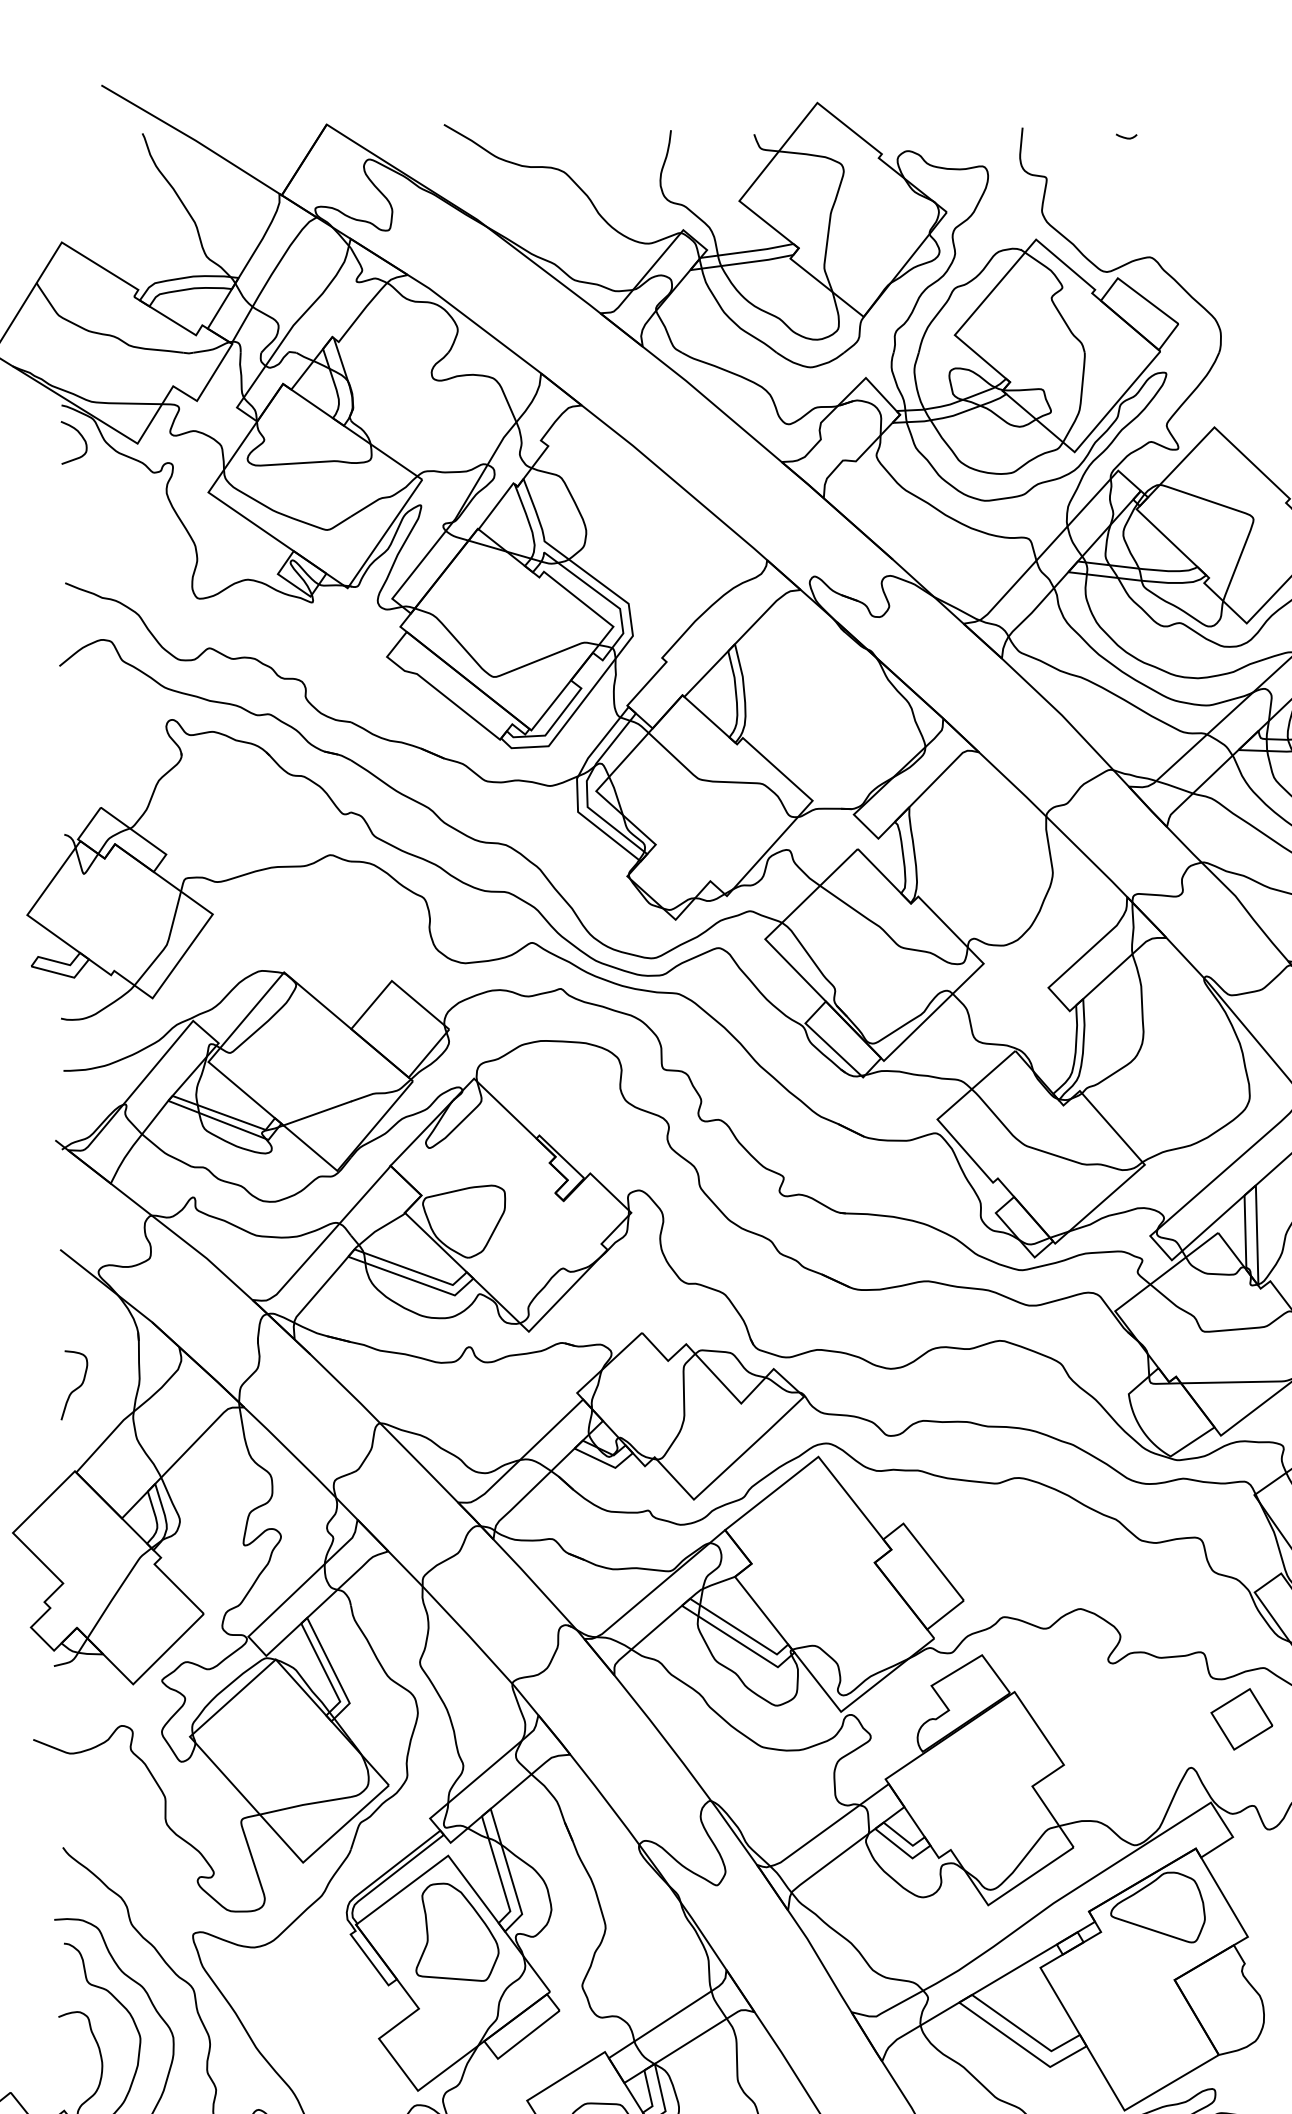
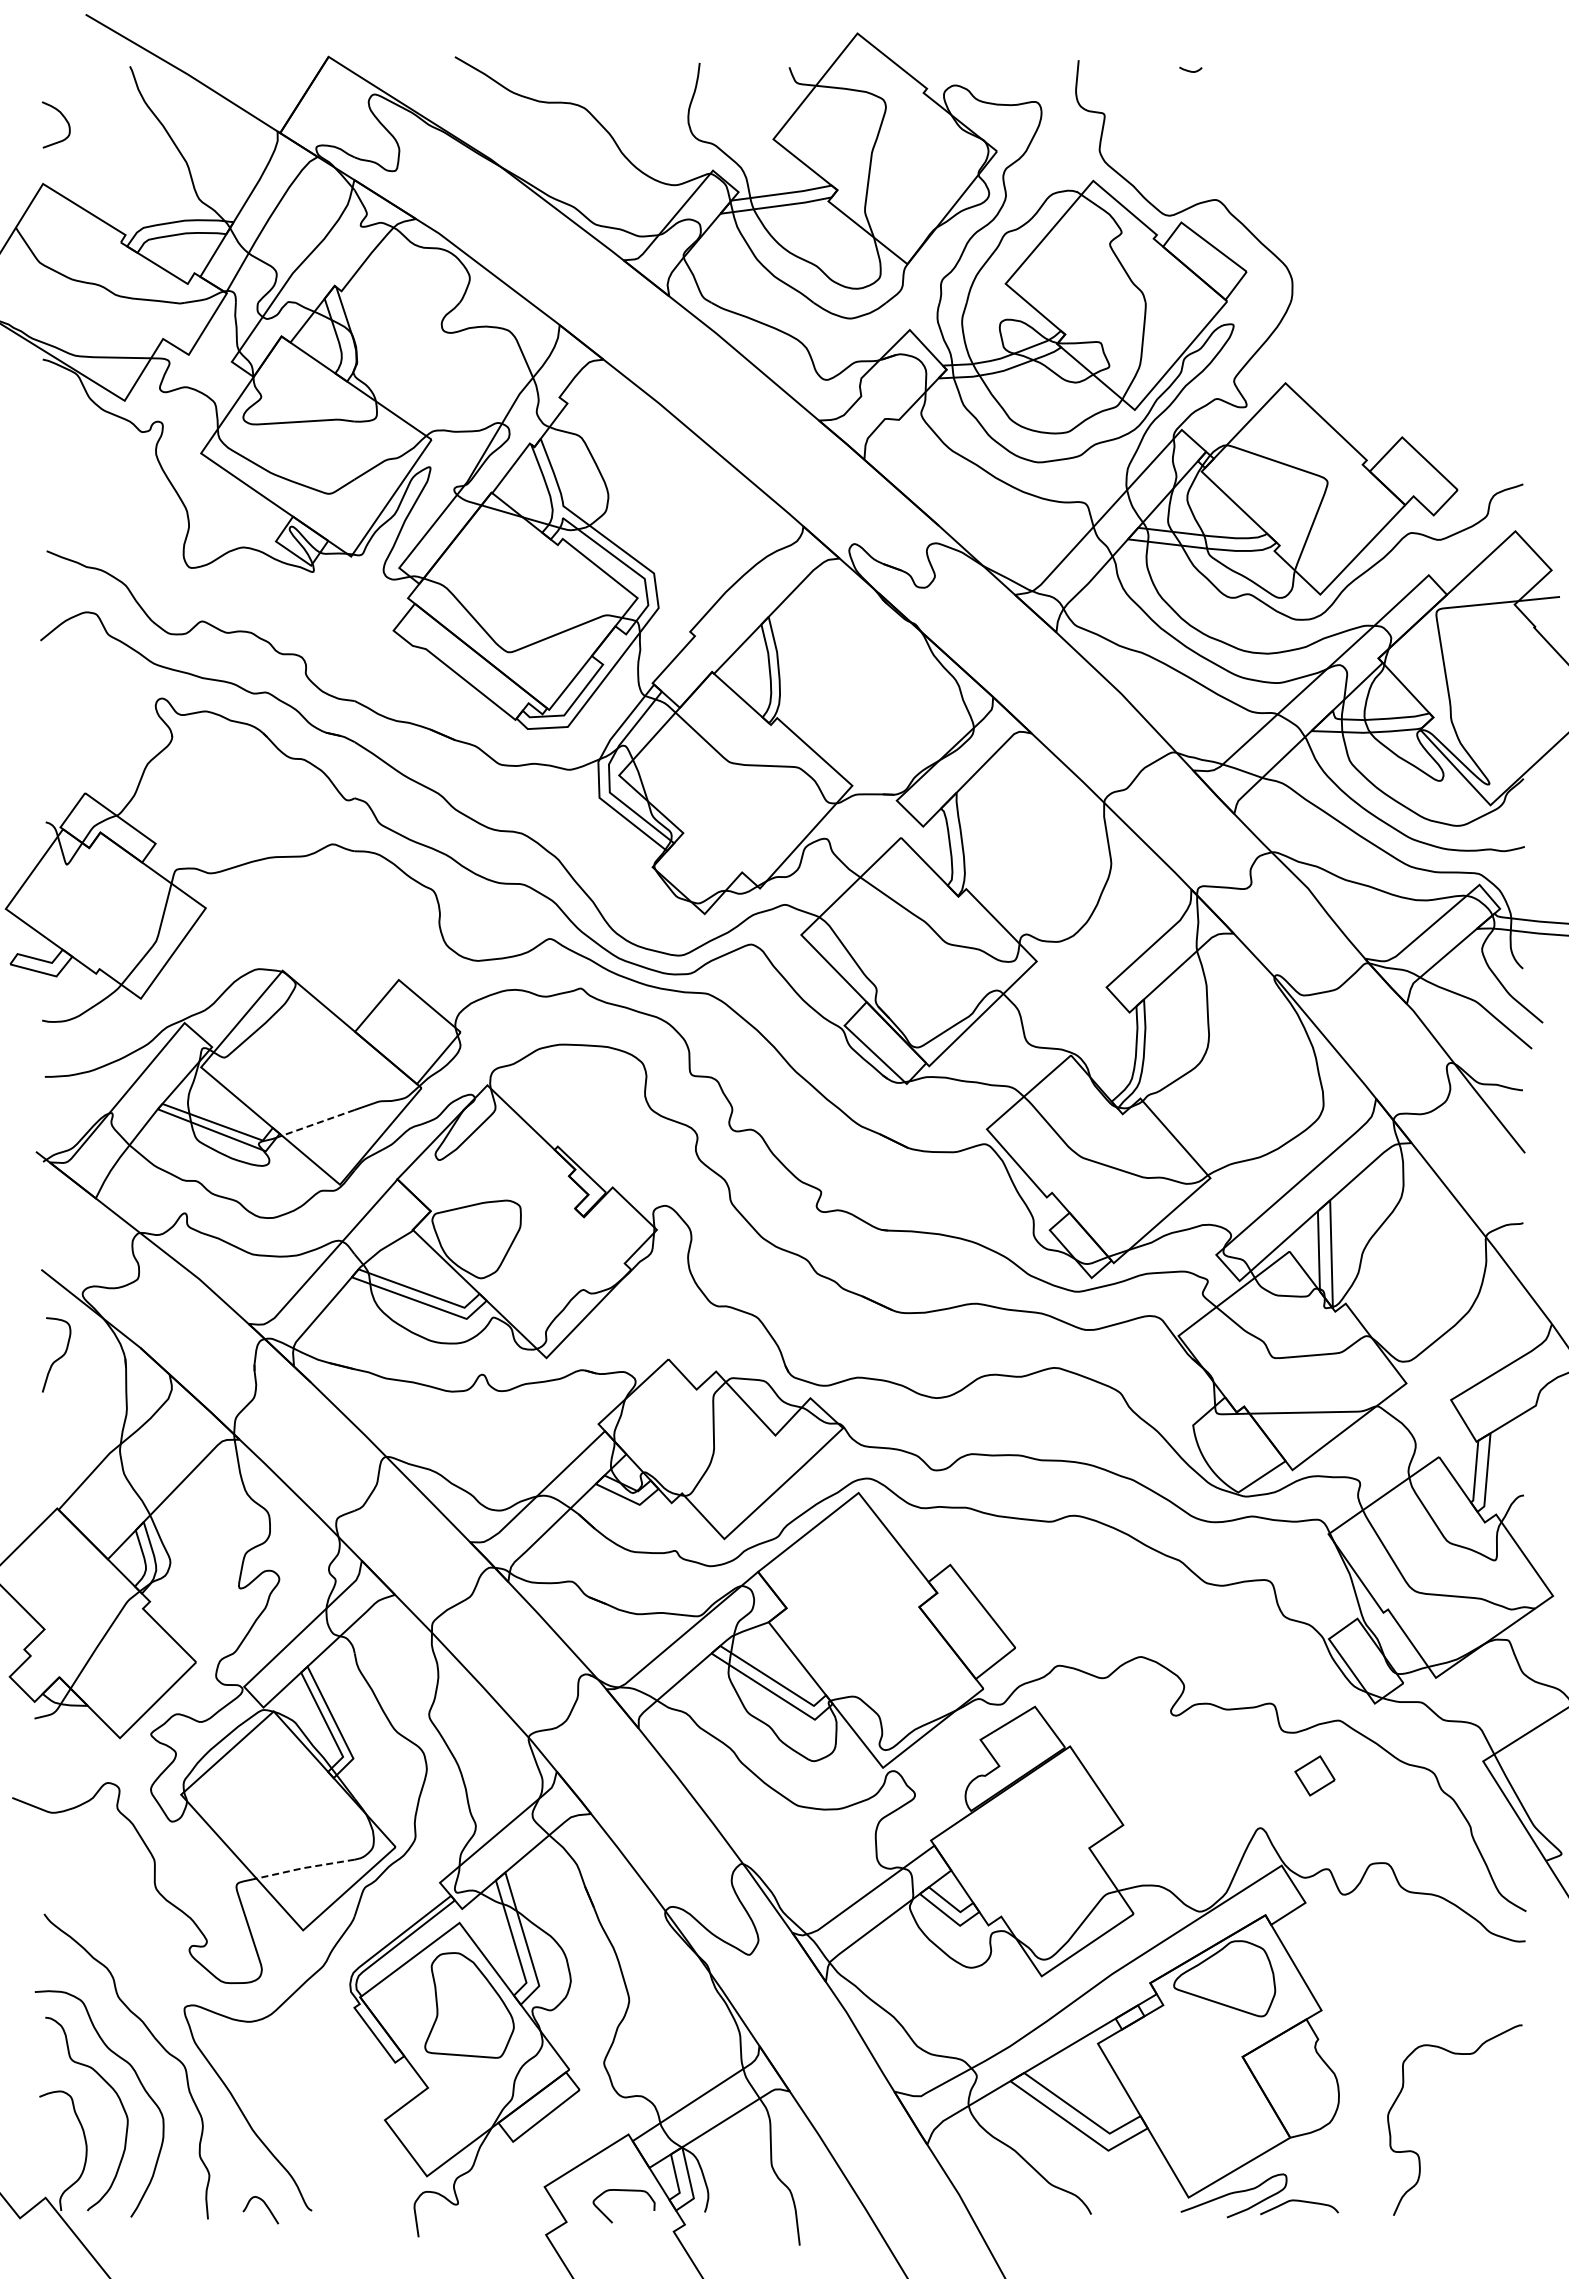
curve: (81, 437) -> (64, 119), moved
line: (317, 1113) -> (318, 1122), solid -> dashed
curve: (75, 1388) -> (57, 1358), moved
part: (1241, 1718) -> (1314, 1775), size x0.6
line: (304, 1804) -> (304, 1867), solid -> dashed

